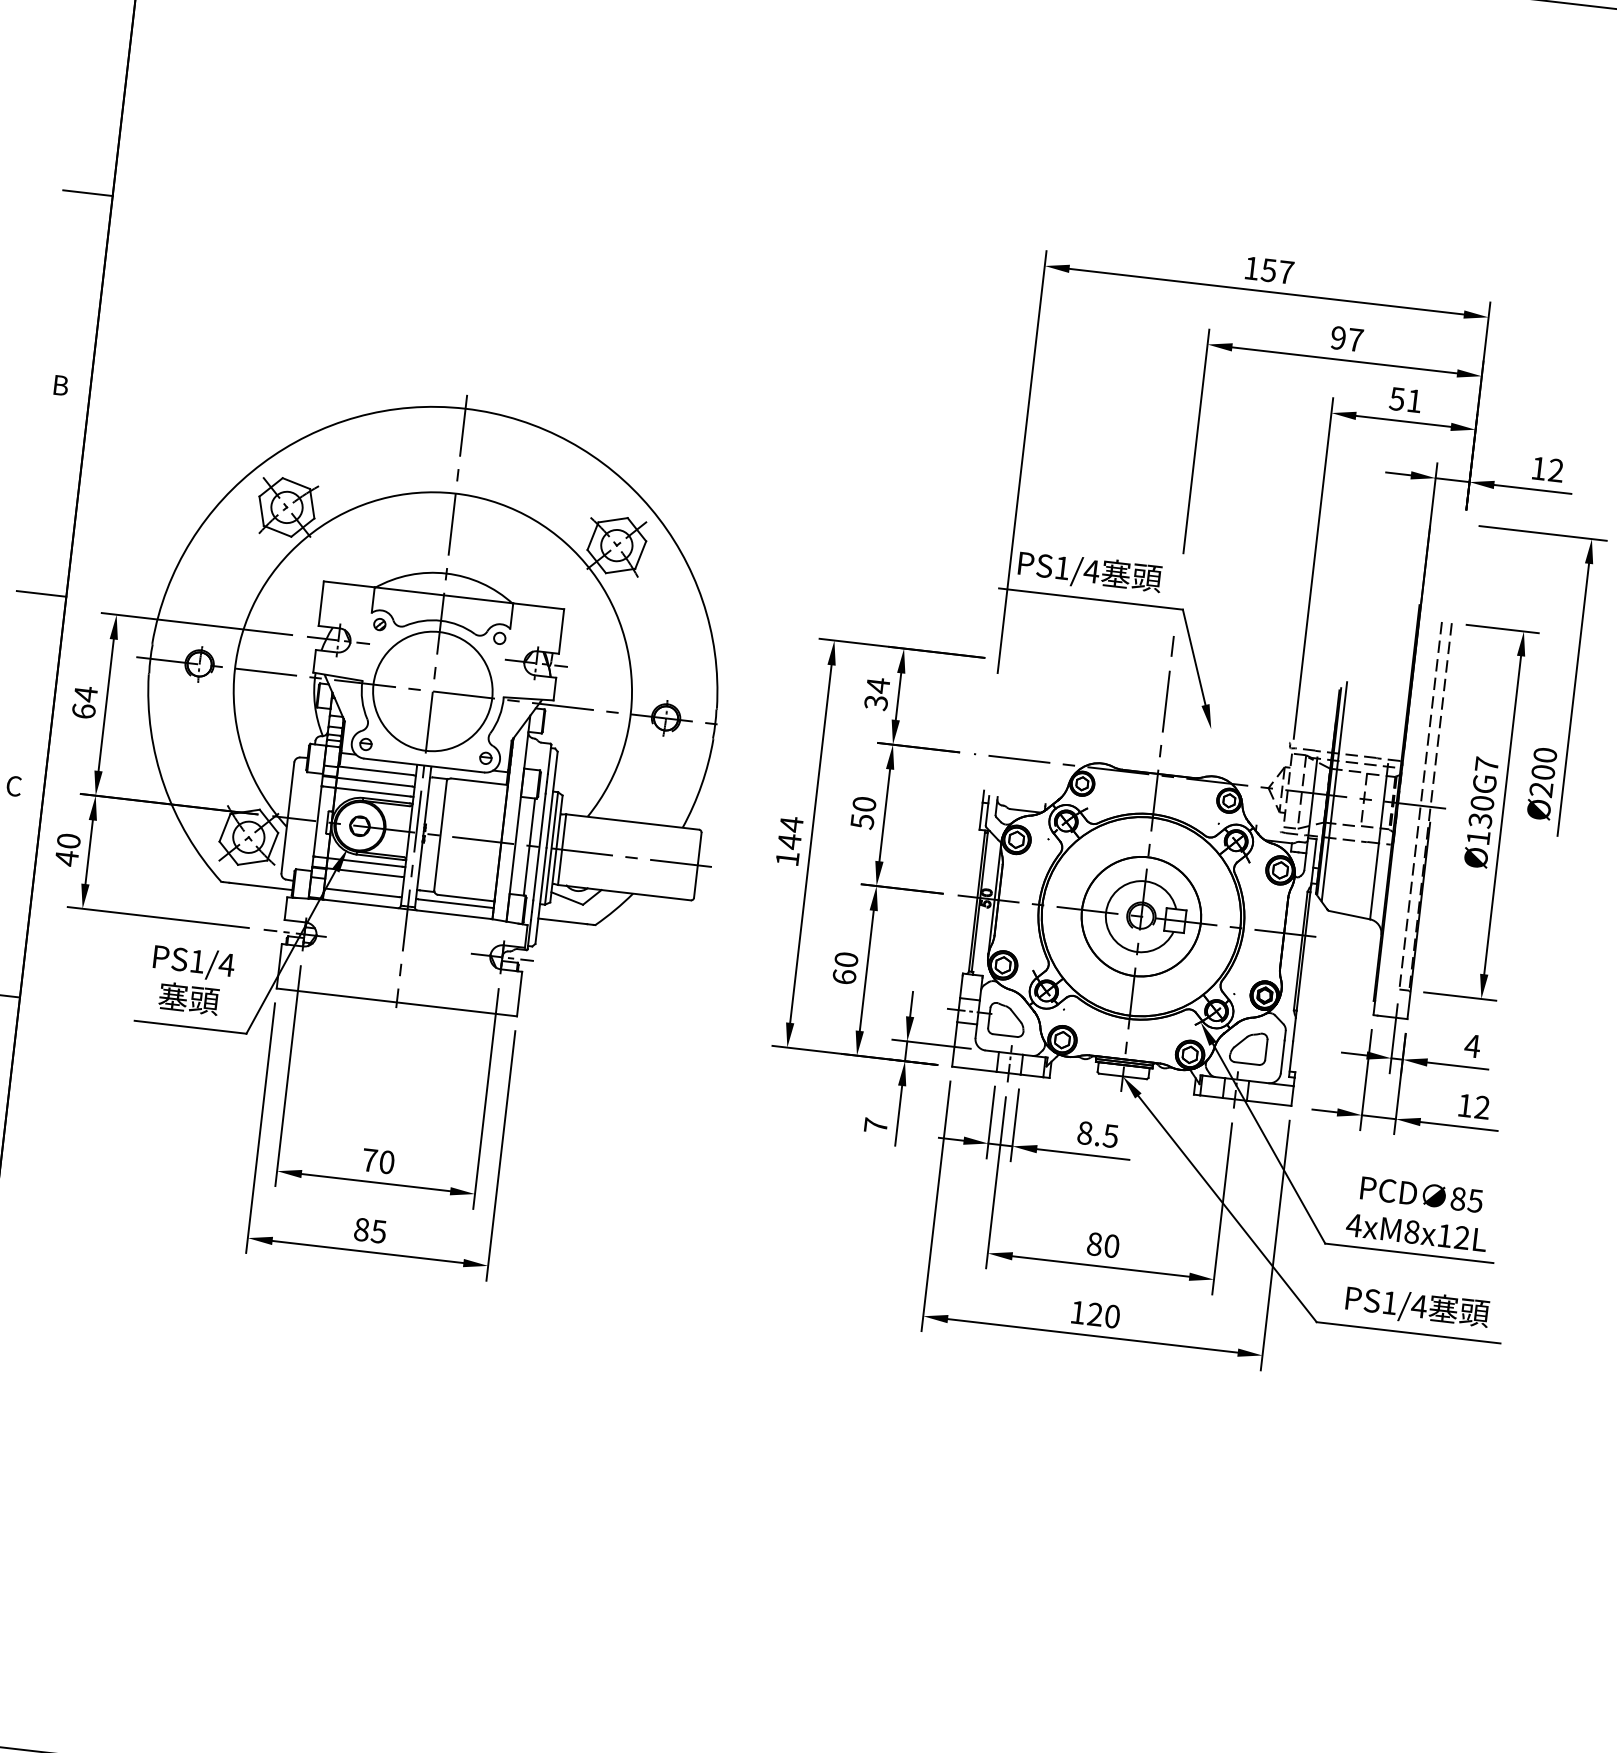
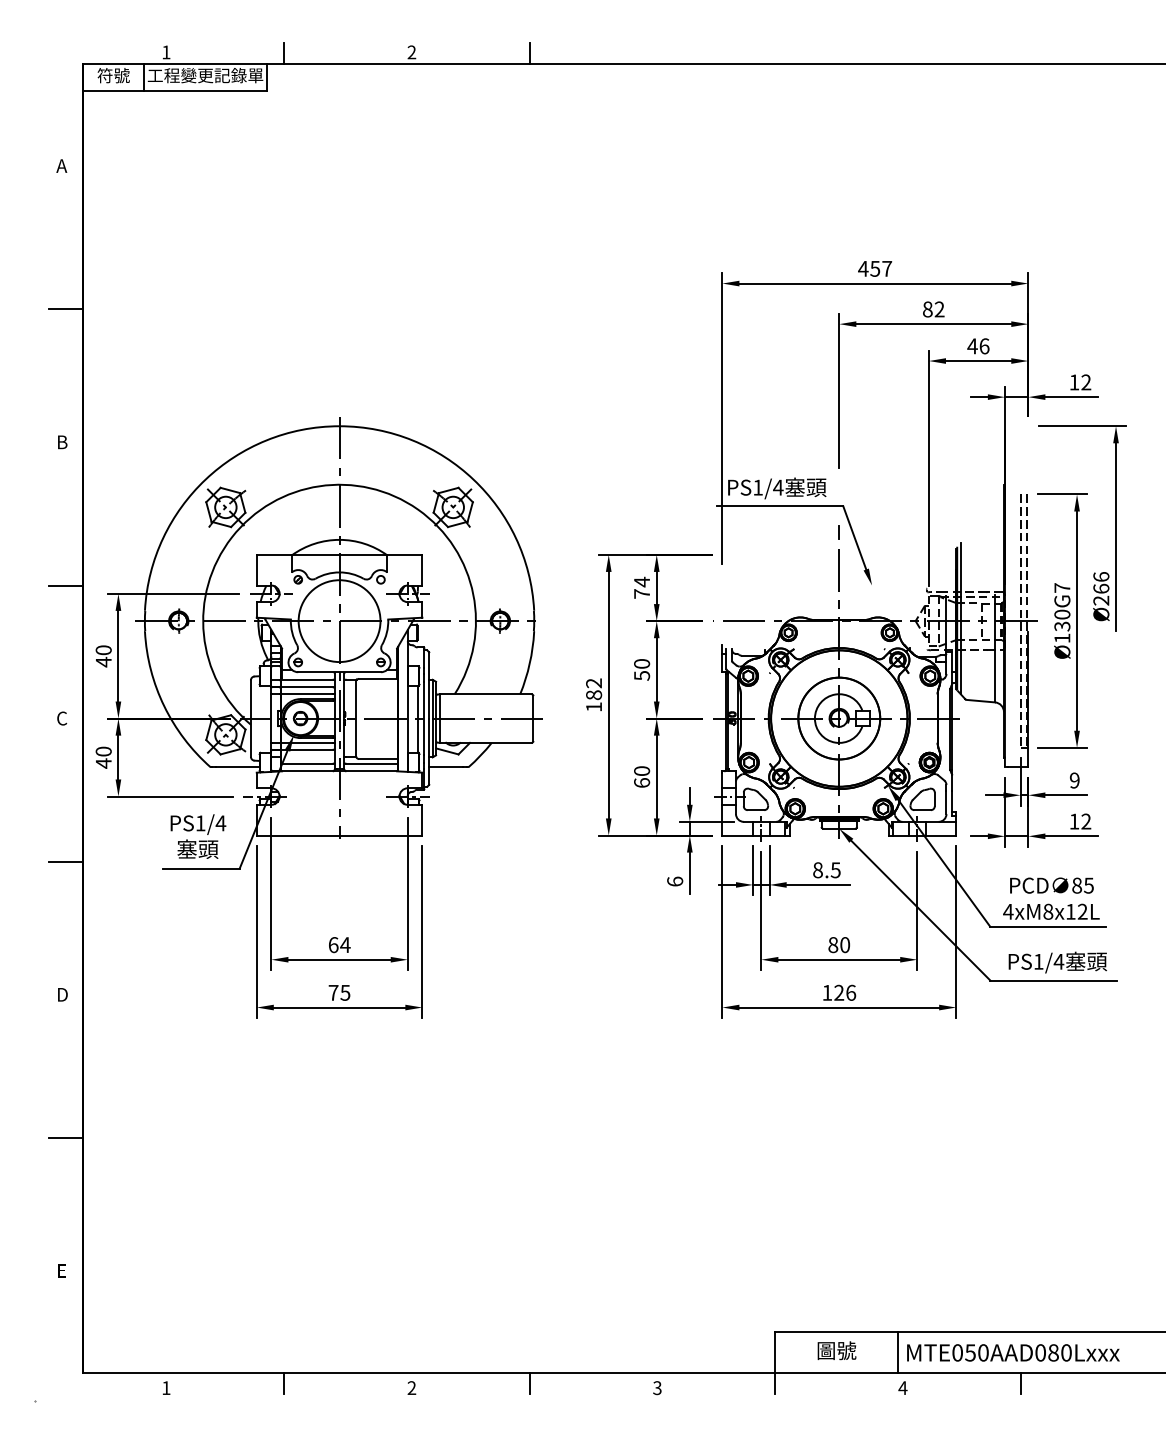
text: (1252, 267) -> (863, 268), 157 -> 457
text: (1346, 339) -> (933, 309), 97 -> 82
text: (1405, 400) -> (978, 346), 51 -> 46
text: (876, 702) -> (642, 593), 34 -> 74
text: (84, 703) -> (103, 656), 64 -> 40
text: (1544, 763) -> (1101, 582), Ø200 -> Ø266
text: (791, 833) -> (594, 689), 144 -> 182
text: (1472, 1045) -> (1074, 780), 4 -> 9
text: (876, 1125) -> (675, 881), 7 -> 6
text: (378, 1161) -> (339, 945), 70 -> 64
text: (361, 1229) -> (333, 992), 85 -> 75
text: (1113, 1316) -> (851, 992), 120 -> 126

